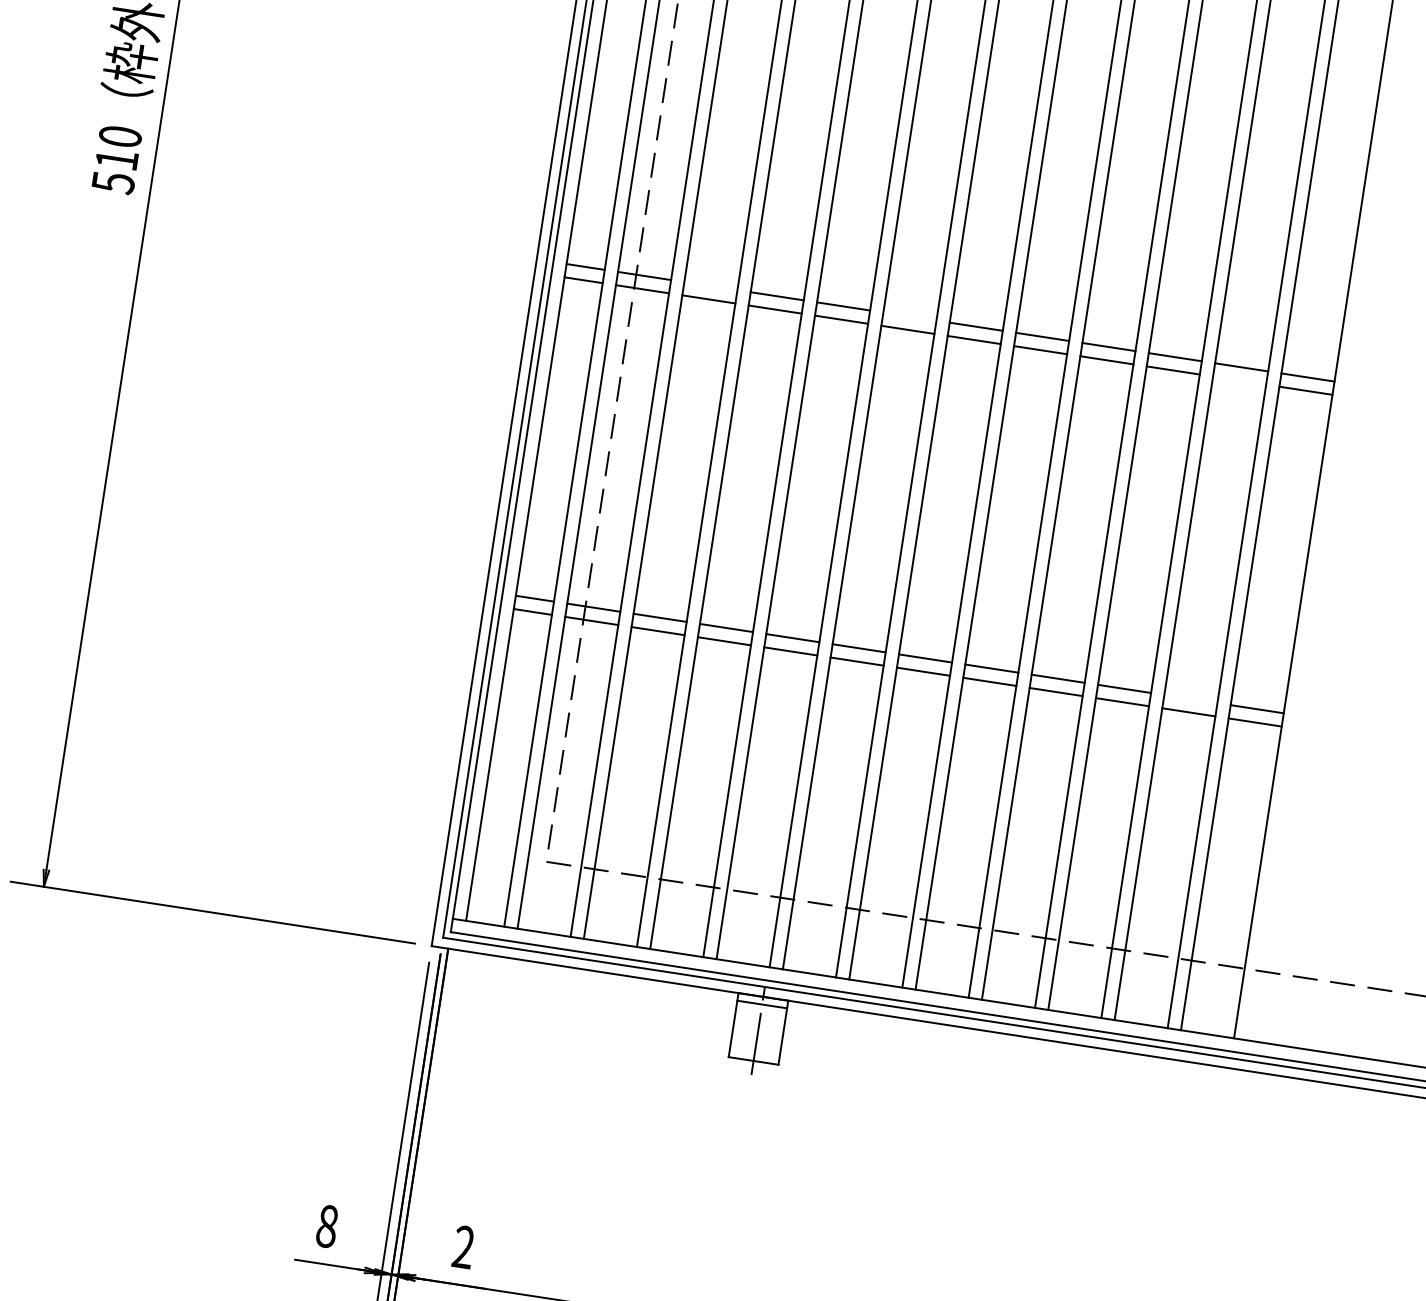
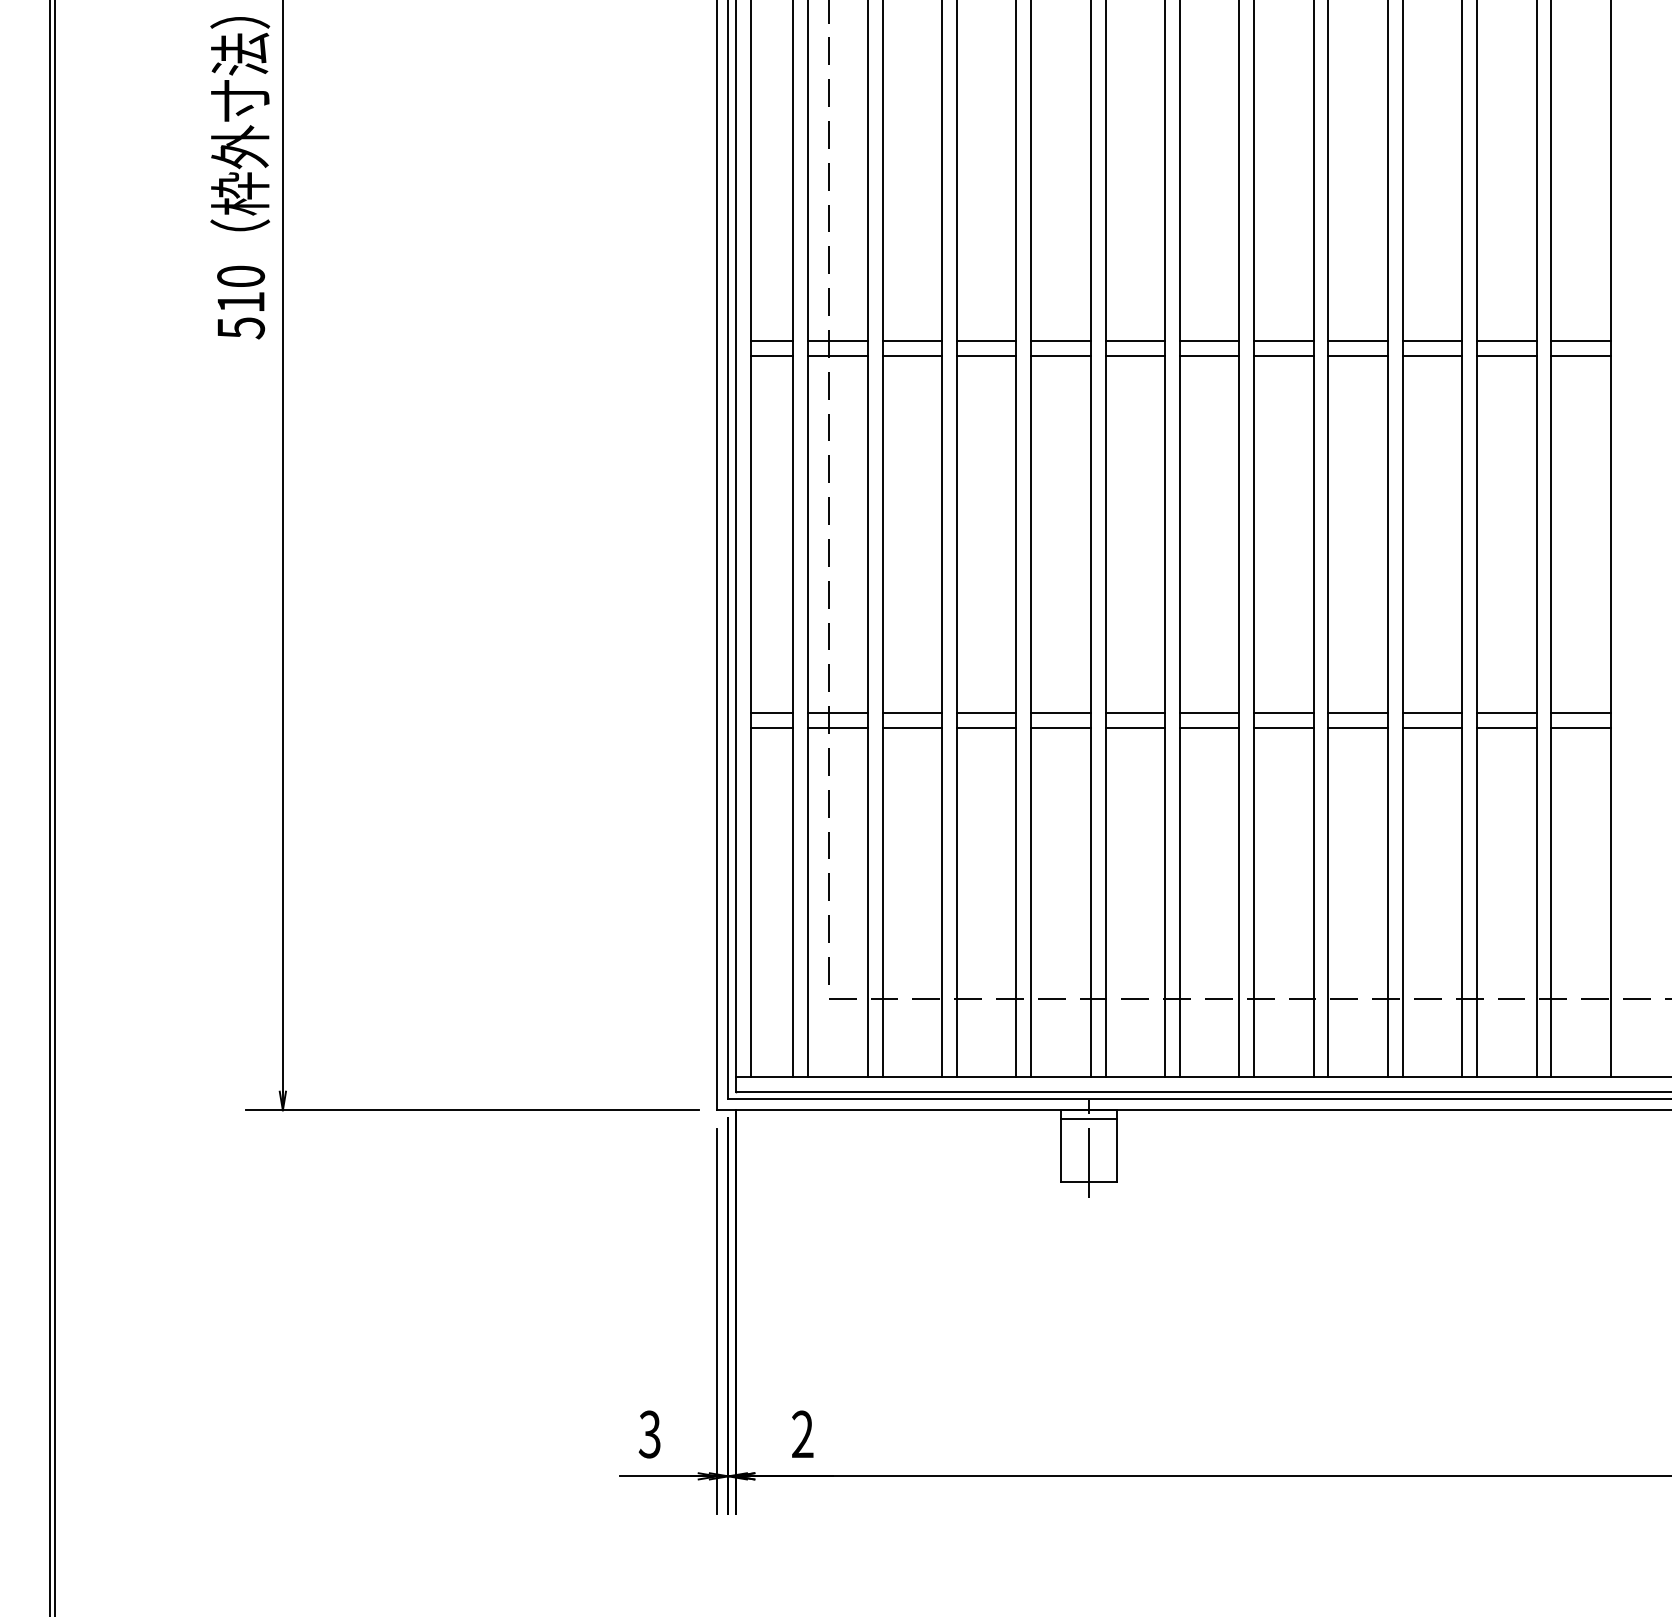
line: (711, 286) -> (912, 341), added
line: (909, 316) -> (1134, 341), added
line: (1239, 381) -> (1506, 356), added
line: (1190, 698) -> (1506, 712), added
text: (326, 1226) -> (649, 1434), 8 -> 3

